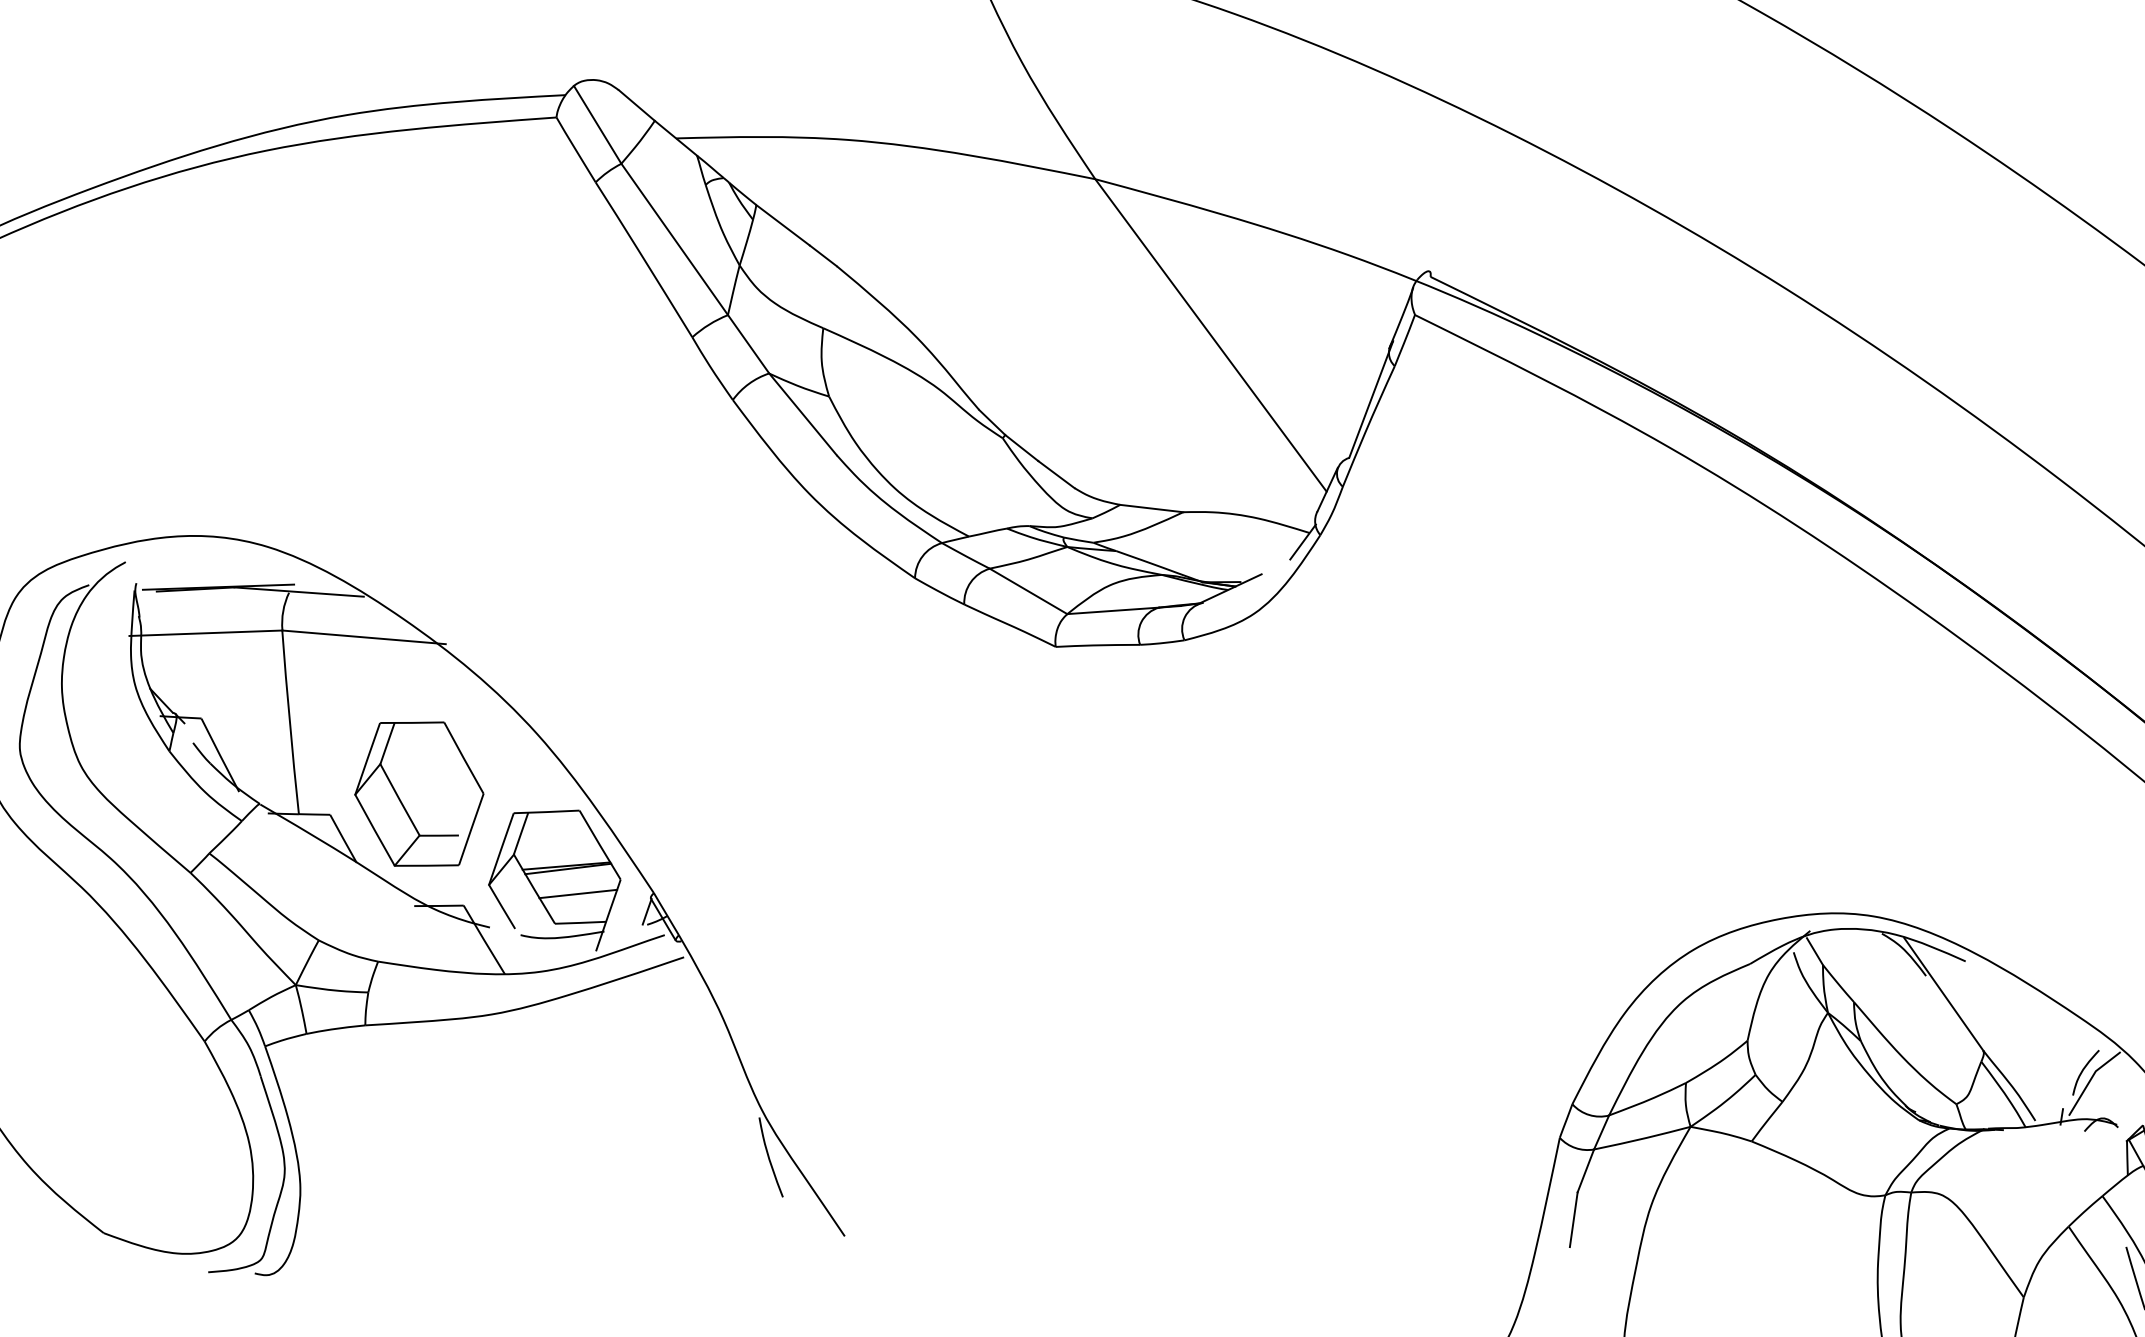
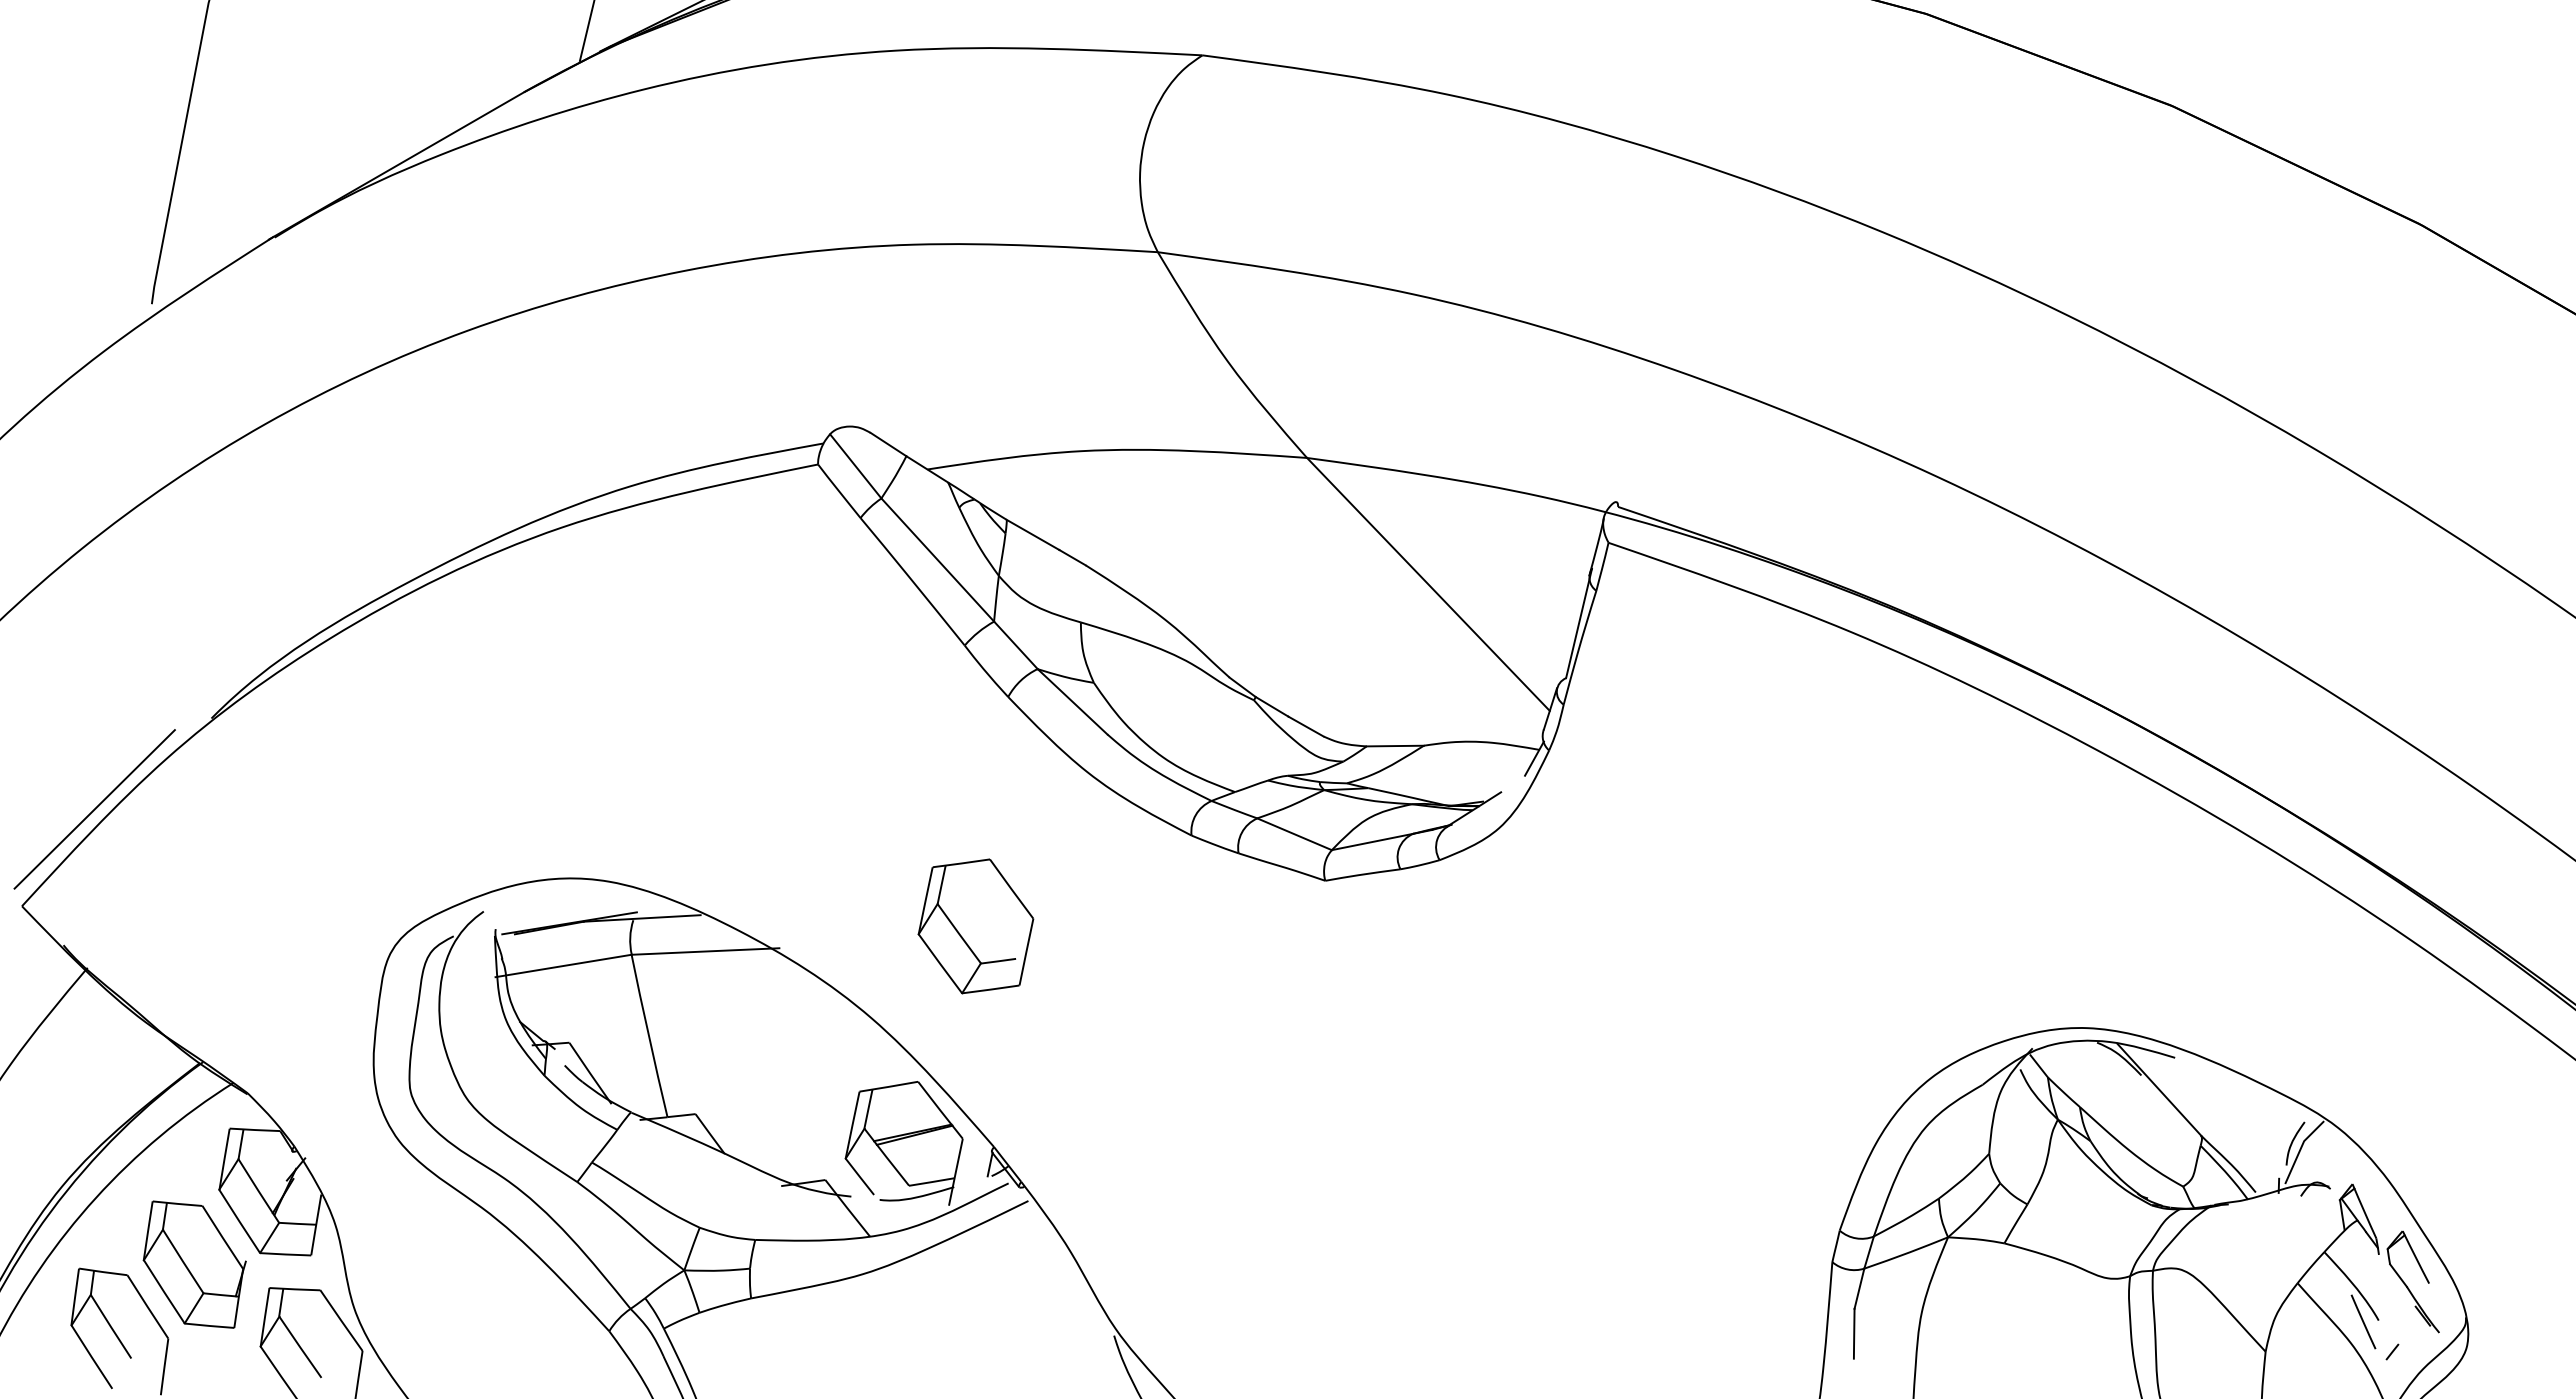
part: (418, 794) -> (975, 926), moved
line: (578, 893) -> (926, 1156), removed

